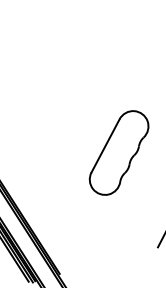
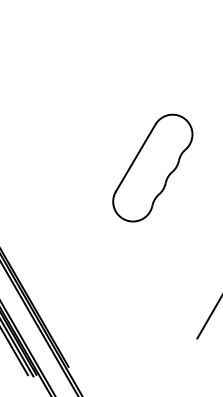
part: (118, 152) -> (152, 167), moved

